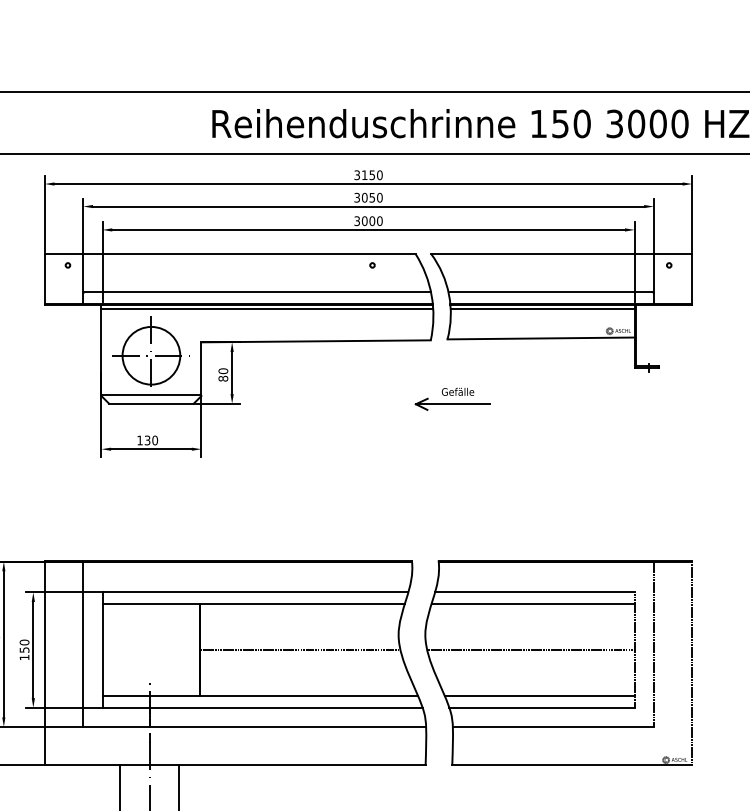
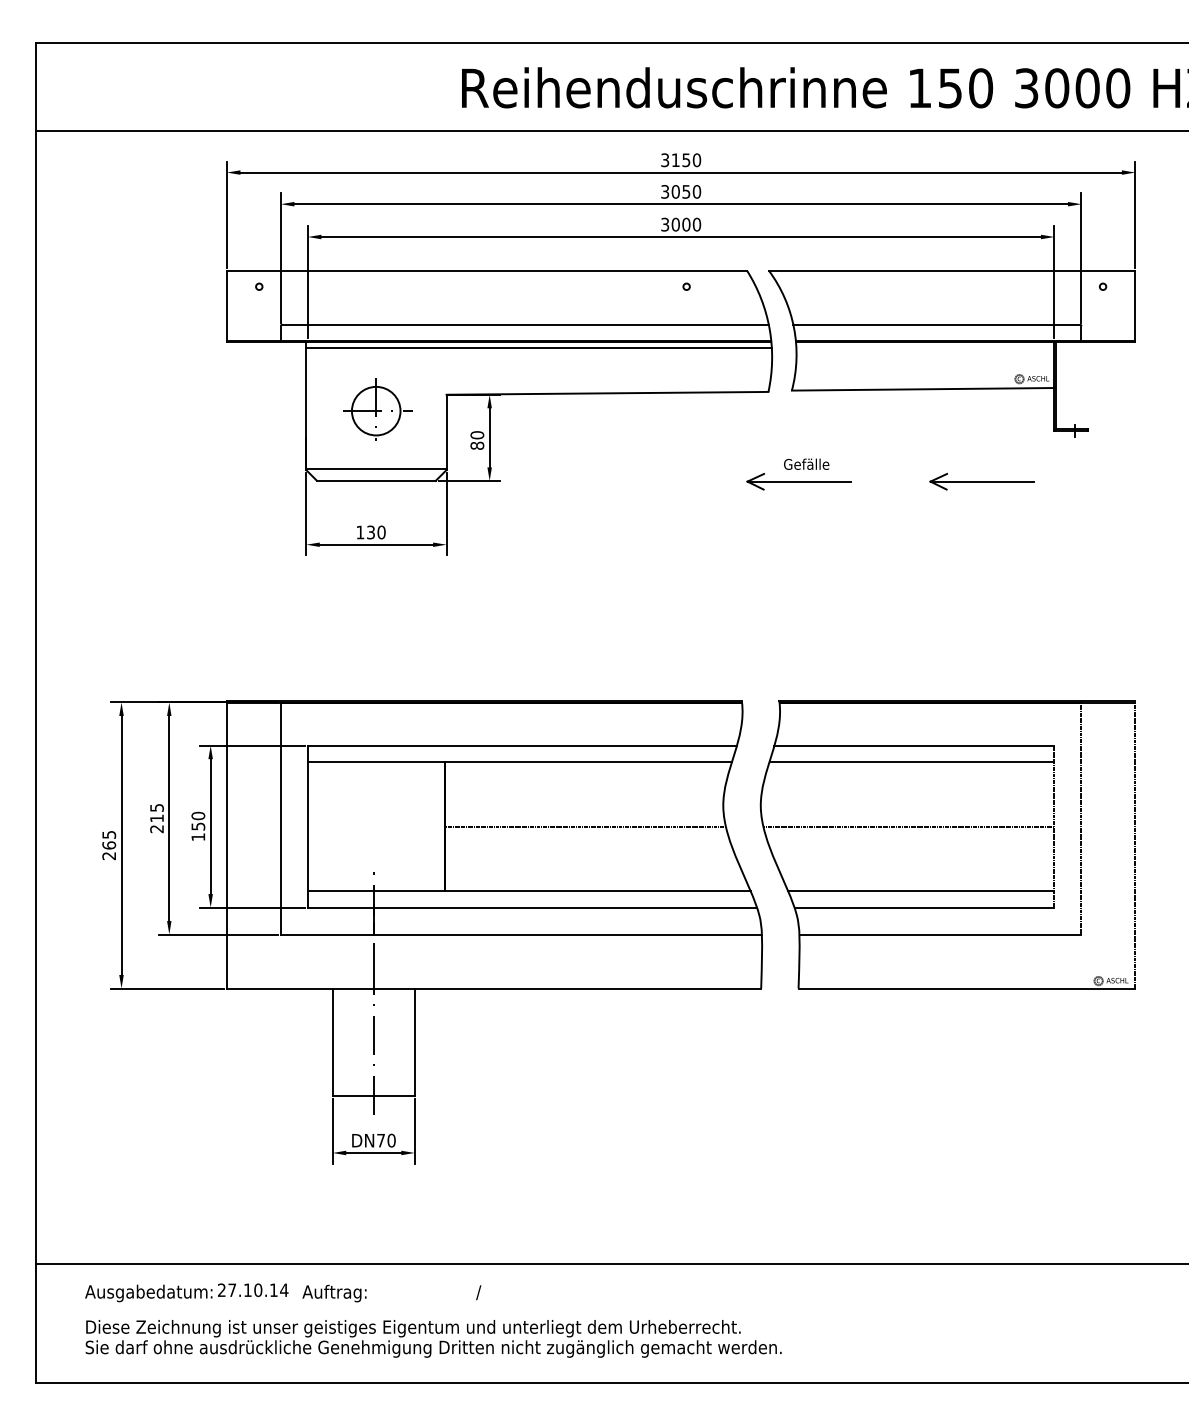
line: (542, 308) -> (925, 347), removed
part: (150, 351) -> (375, 407), size x0.6
part: (582, 404) -> (981, 481), added

